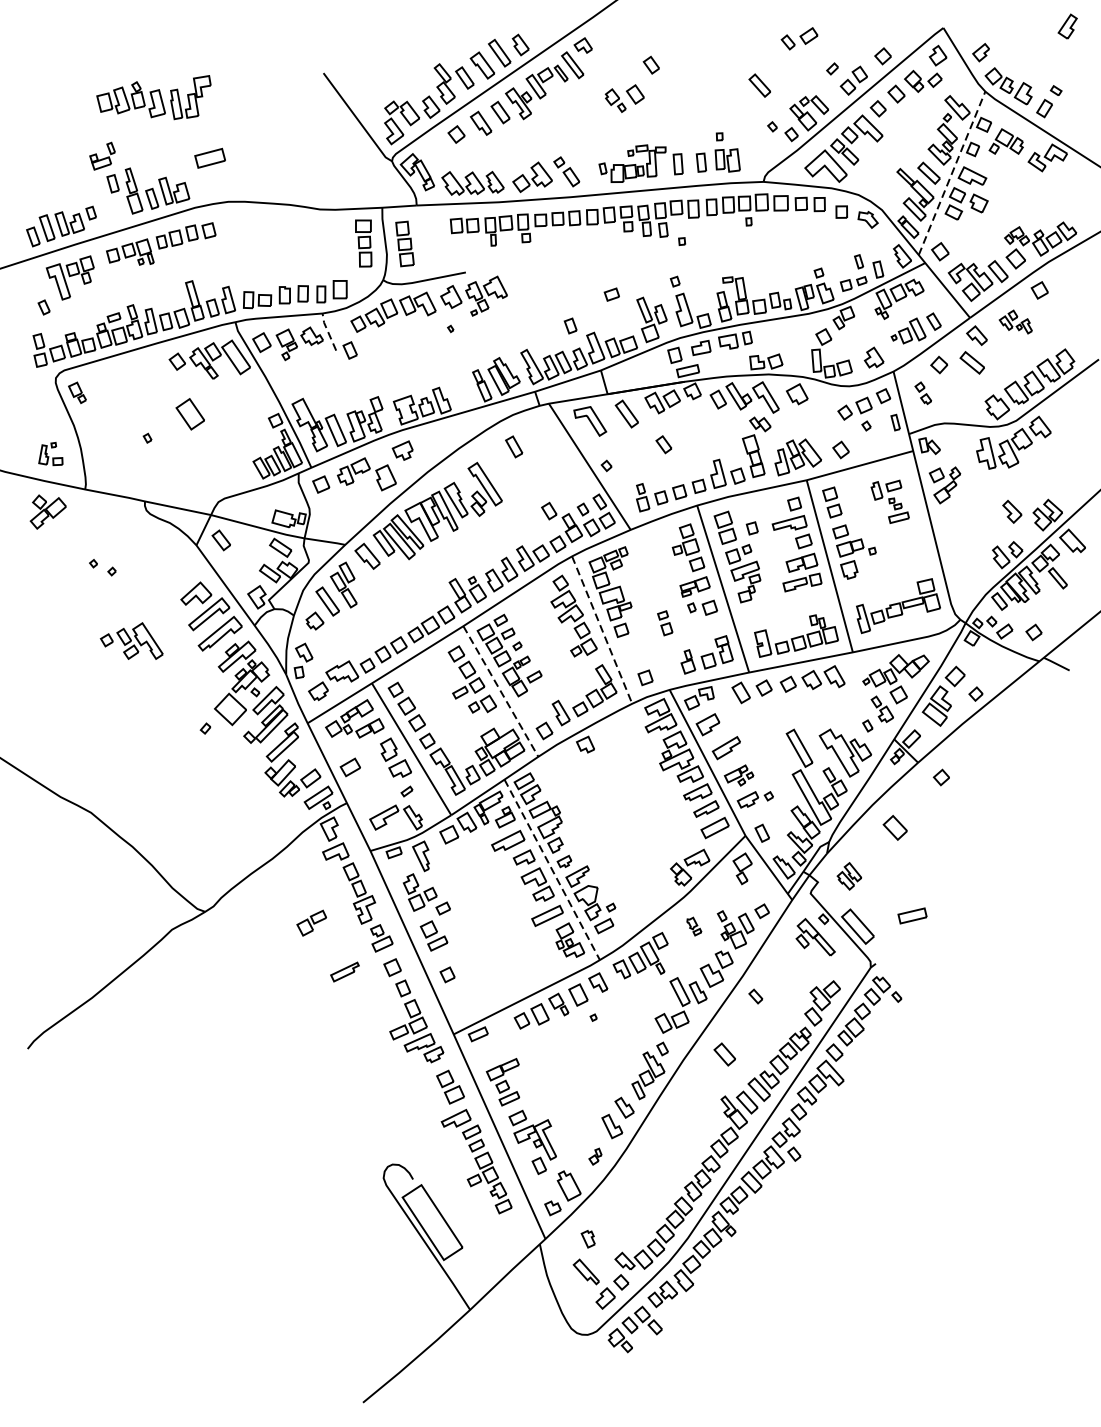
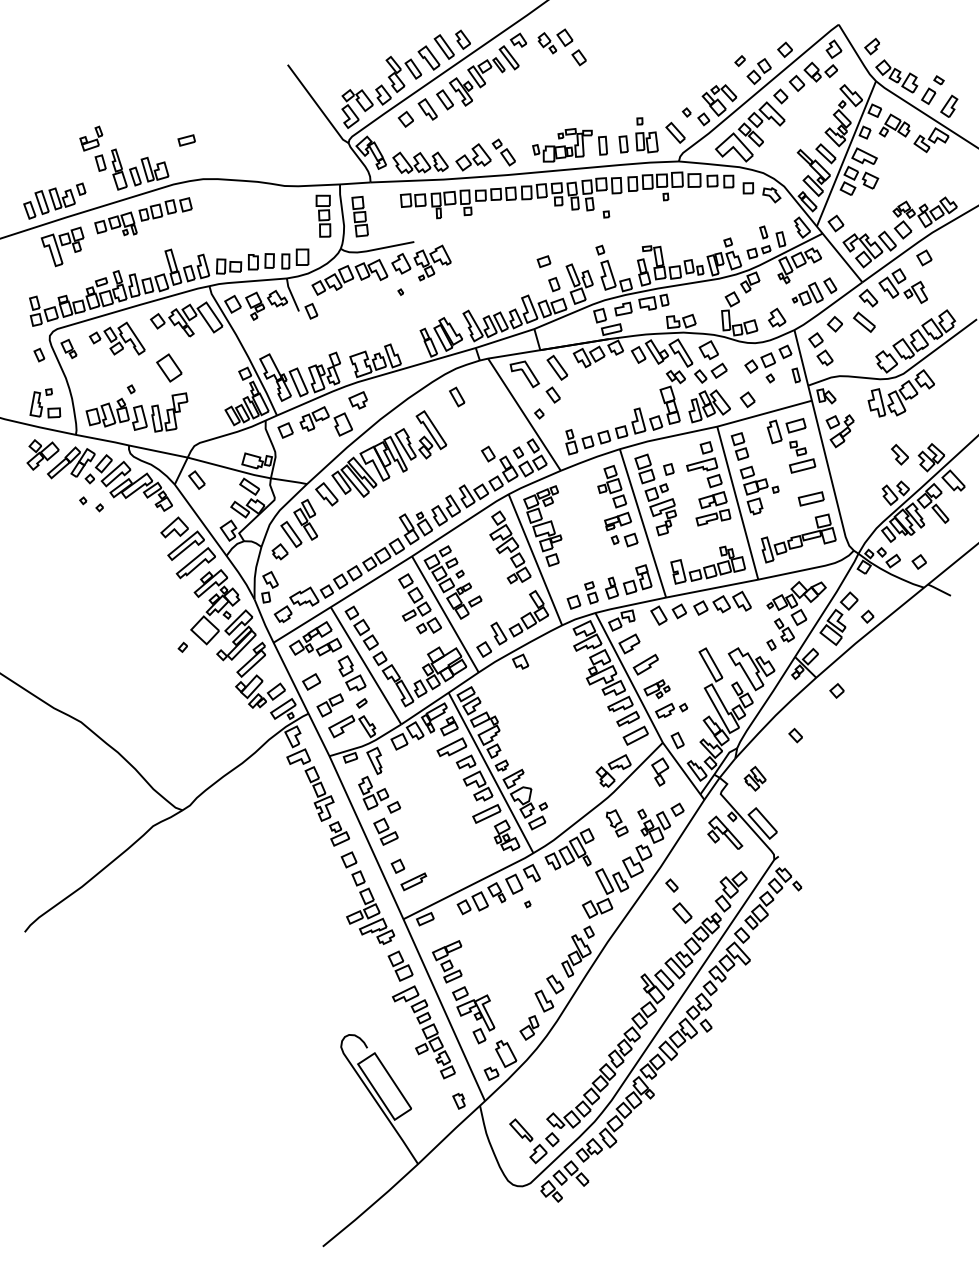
part: (1068, 25) -> (949, 105), moved
part: (799, 37) -> (710, 372), moved
part: (759, 85) -> (675, 132), moved
part: (153, 97) -> (136, 412), moved
part: (624, 98) -> (555, 41), moved
part: (209, 158) -> (186, 140), size x0.62
line: (952, 172) -> (846, 153), dashed -> solid
part: (44, 306) -> (39, 354), moved
part: (1015, 321) -> (902, 285), size x1.67
part: (570, 325) -> (554, 284), moved
line: (327, 331) -> (291, 294), dashed -> solid
part: (922, 393) -> (820, 349), size x1.67
part: (663, 444) -> (552, 394), moved
part: (51, 454) -> (45, 403), size x1.43
part: (890, 501) -> (791, 445), size x1.43
part: (123, 538) -> (109, 478), added
part: (665, 622) -> (591, 592), moved
line: (602, 629) -> (535, 559), dashed -> solid
part: (130, 640) -> (116, 338), moved
line: (501, 691) -> (445, 614), dashed -> solid
part: (894, 827) -> (795, 735), size x0.62
line: (552, 869) -> (491, 772), dashed -> solid
part: (911, 915) -> (810, 498), moved
part: (310, 923) -> (329, 705), moved
part: (694, 926) -> (617, 823), size x1.67
part: (344, 971) -> (413, 881), moved
part: (724, 1053) -> (682, 912), moved
part: (595, 1156) -> (529, 1027), size x1.67
part: (587, 1239) -> (458, 1101), moved

